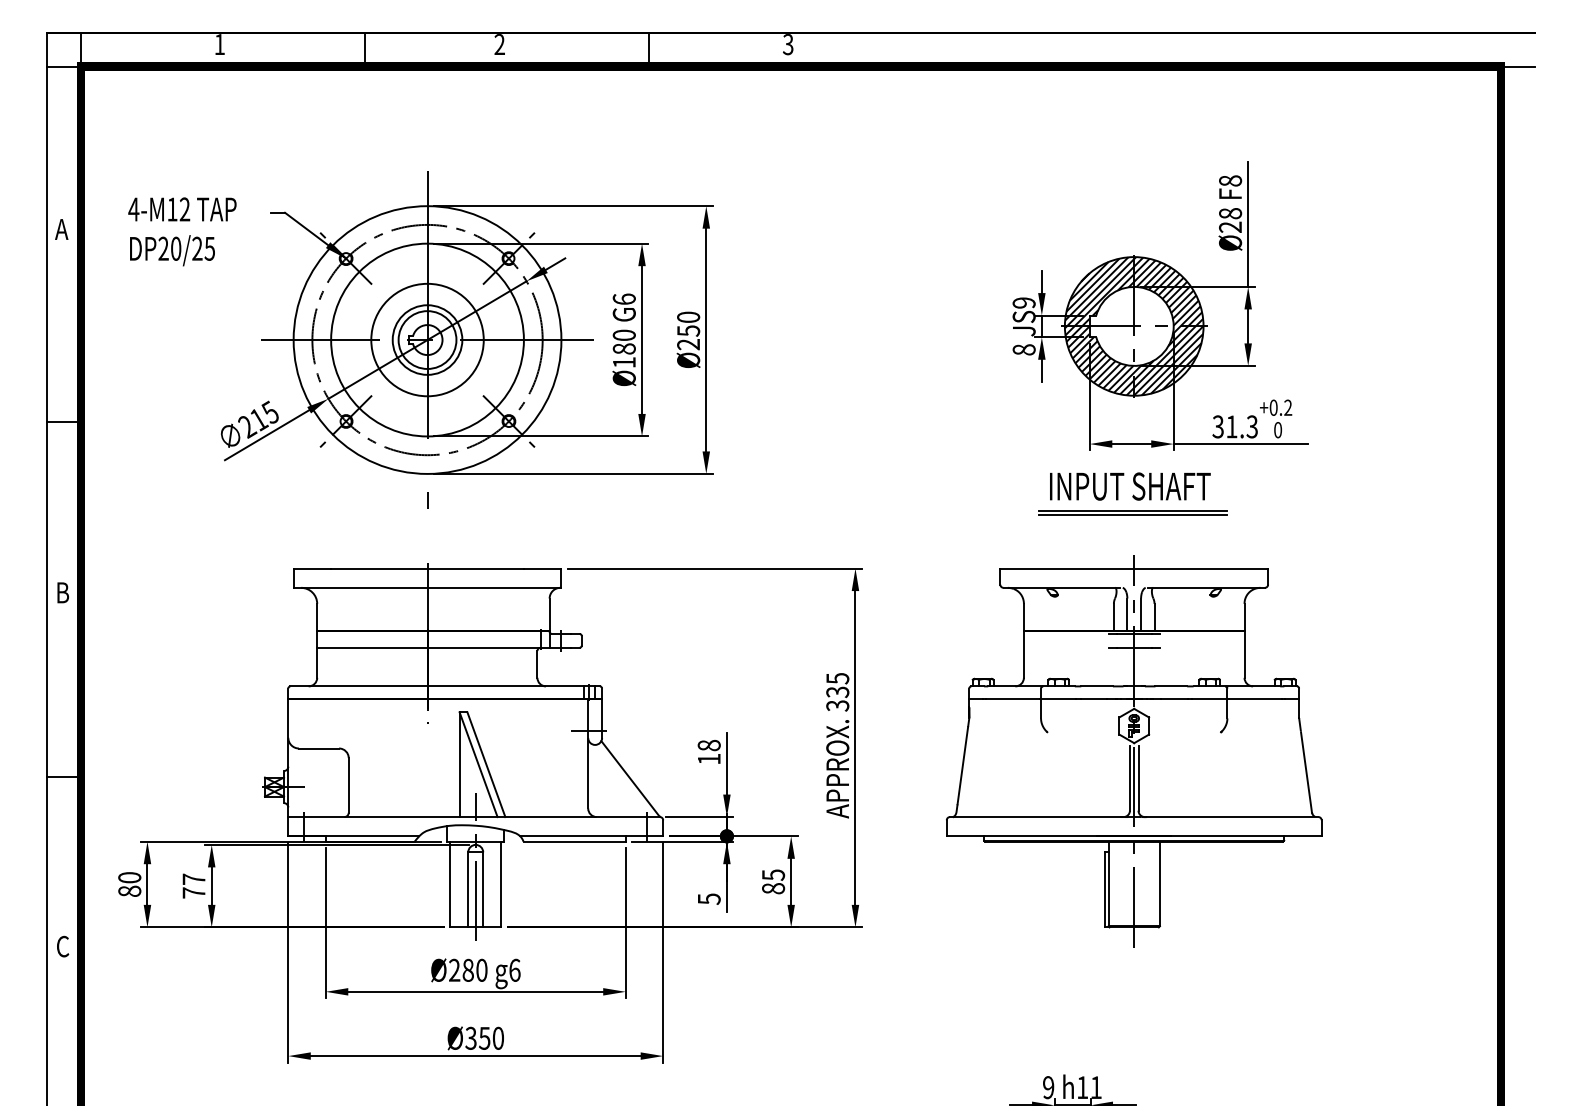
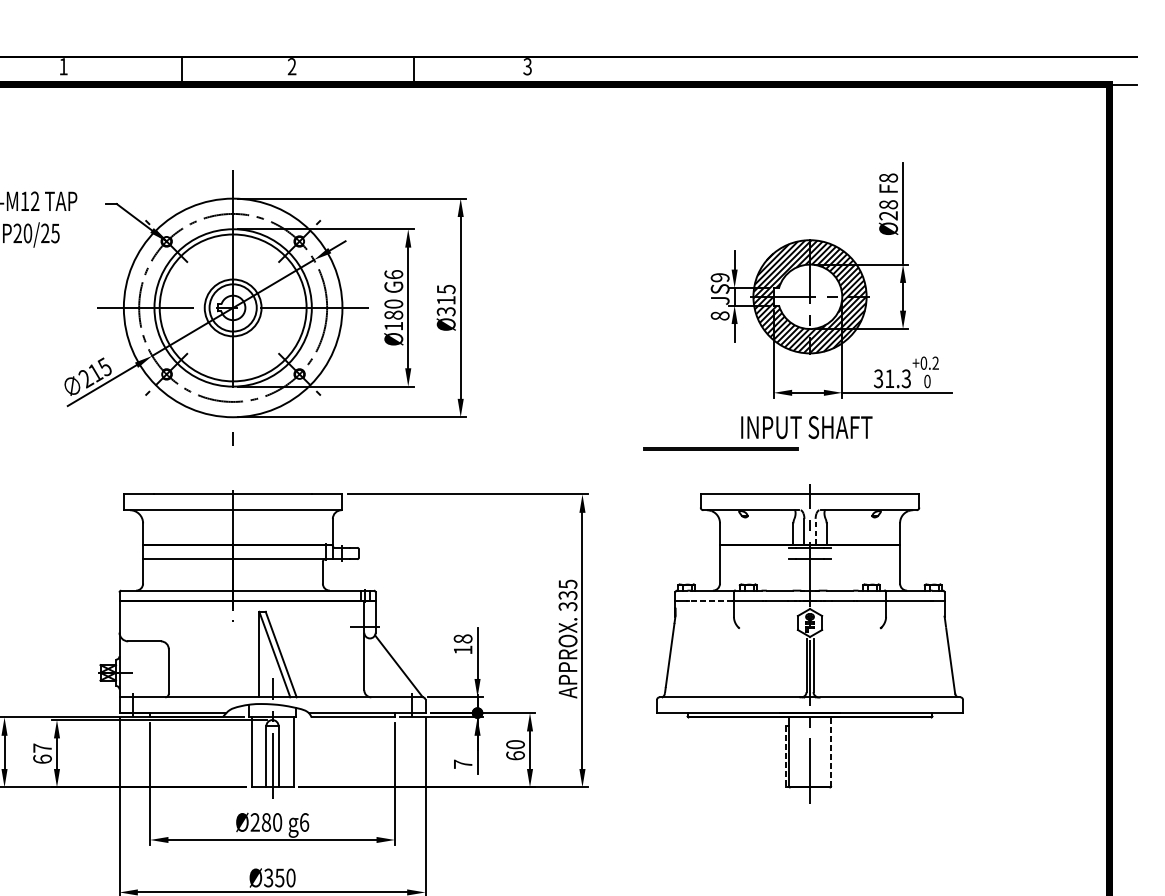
text: (688, 330) -> (446, 300), Ø250 -> Ø315
circle: (427, 339) -> (233, 307), size x1.6
part: (1132, 512) -> (720, 448), moved
line: (1141, 614) -> (815, 531), solid -> dashed
line: (1012, 699) -> (710, 601), solid -> dashed
text: (773, 881) -> (515, 749), 85 -> 60
line: (1159, 884) -> (830, 752), solid -> dashed
line: (1104, 890) -> (785, 757), solid -> dashed
text: (193, 892) -> (42, 758), 77 -> 67
text: (709, 898) -> (463, 763), 5 -> 7

